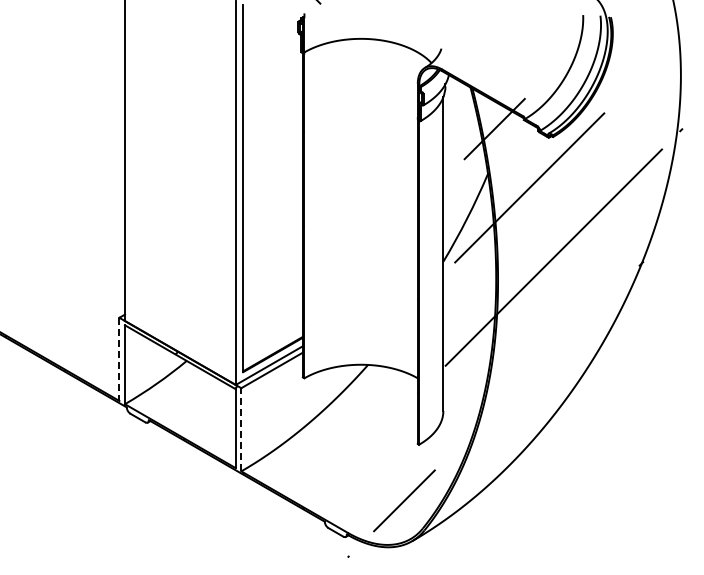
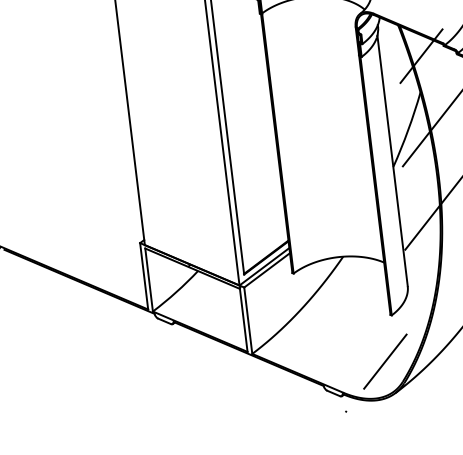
line: (119, 359) -> (144, 276), dashed -> solid
line: (241, 429) -> (248, 320), dashed -> solid

